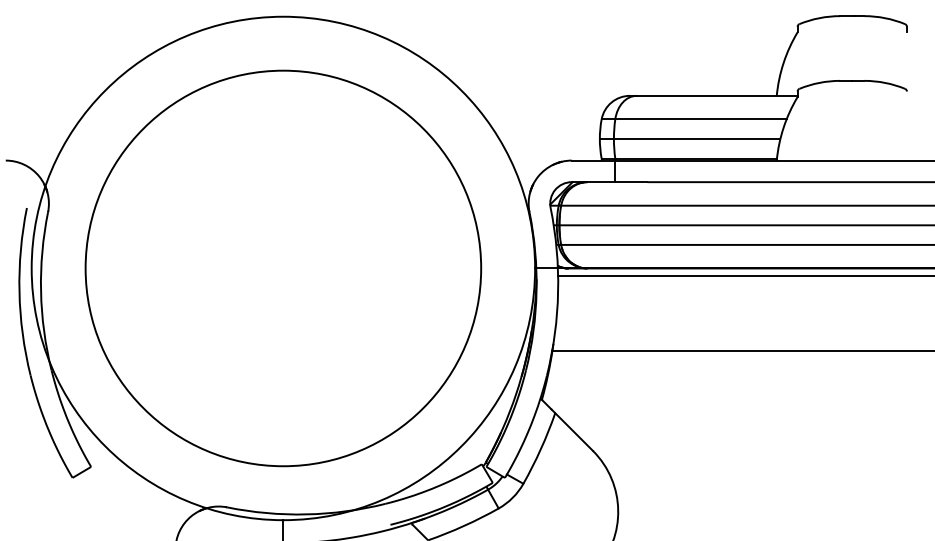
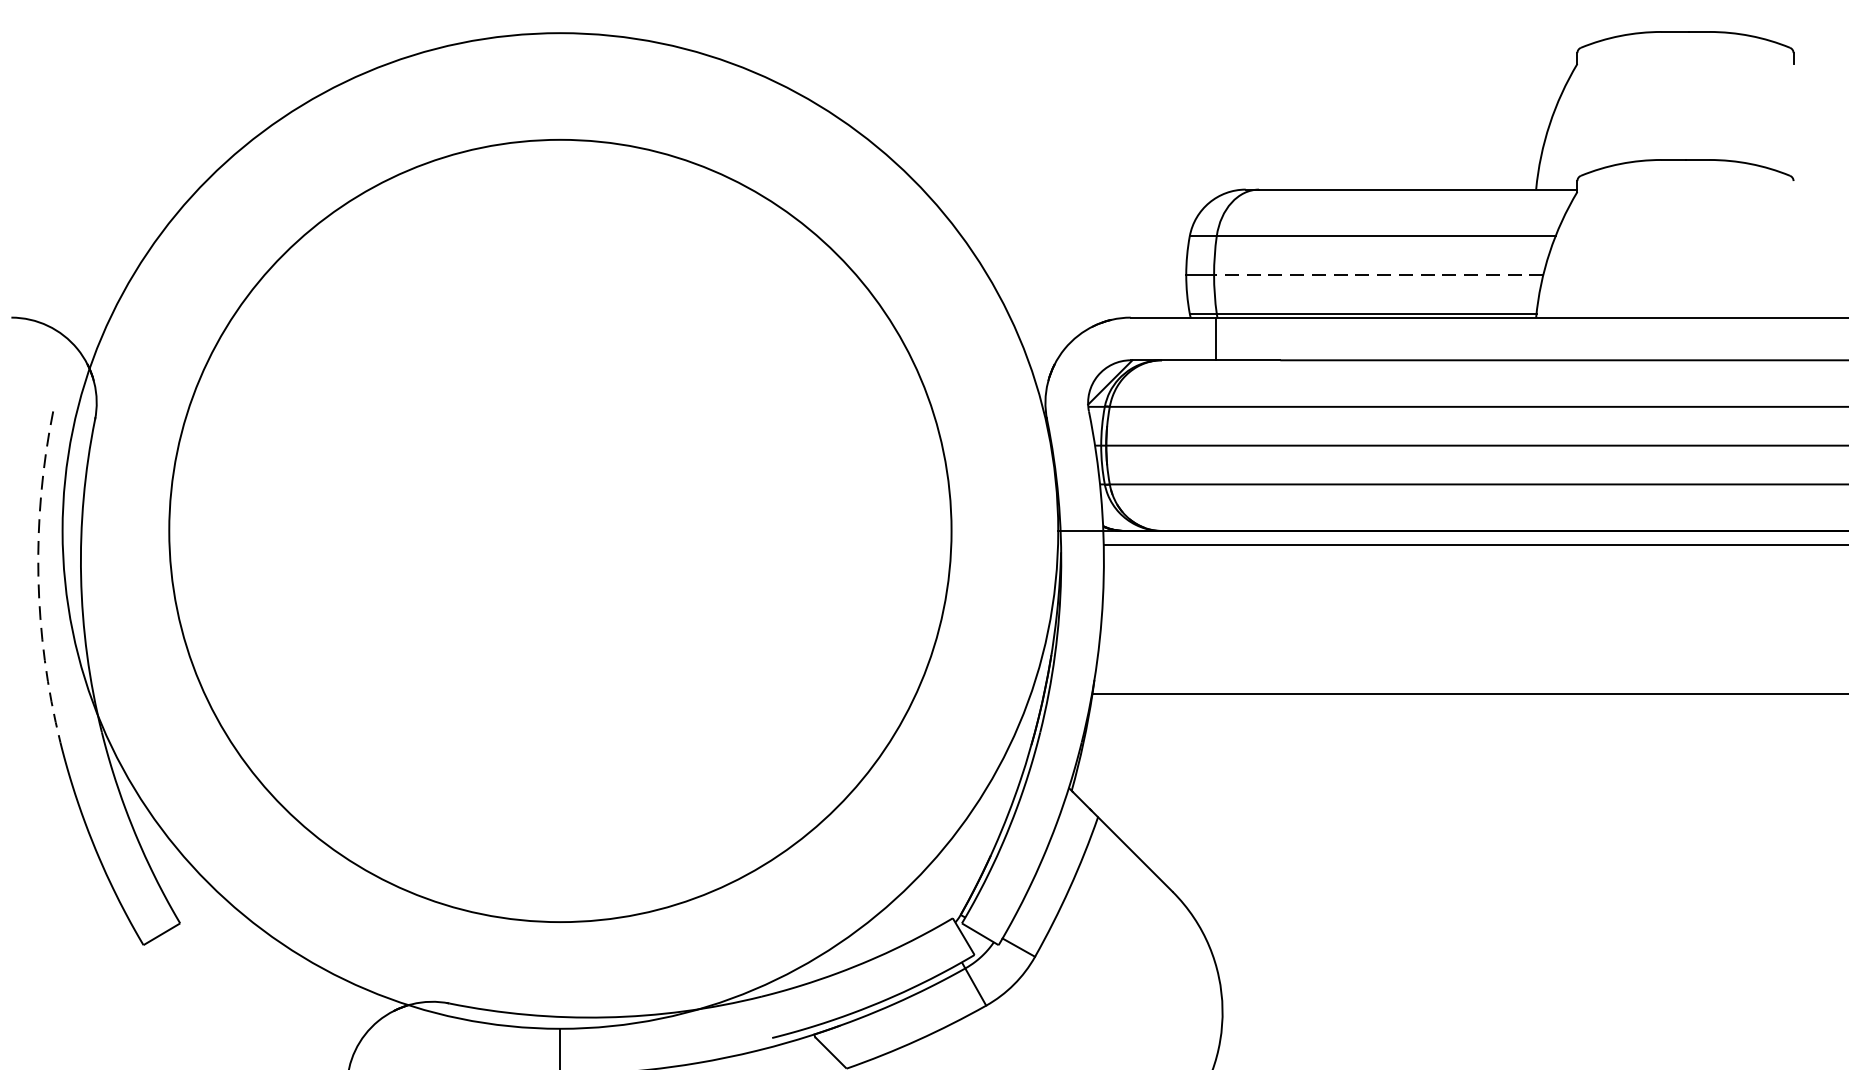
line: (696, 139) -> (1377, 275), solid -> dashed
arc: (19, 291) -> (38, 576), solid -> dashed

